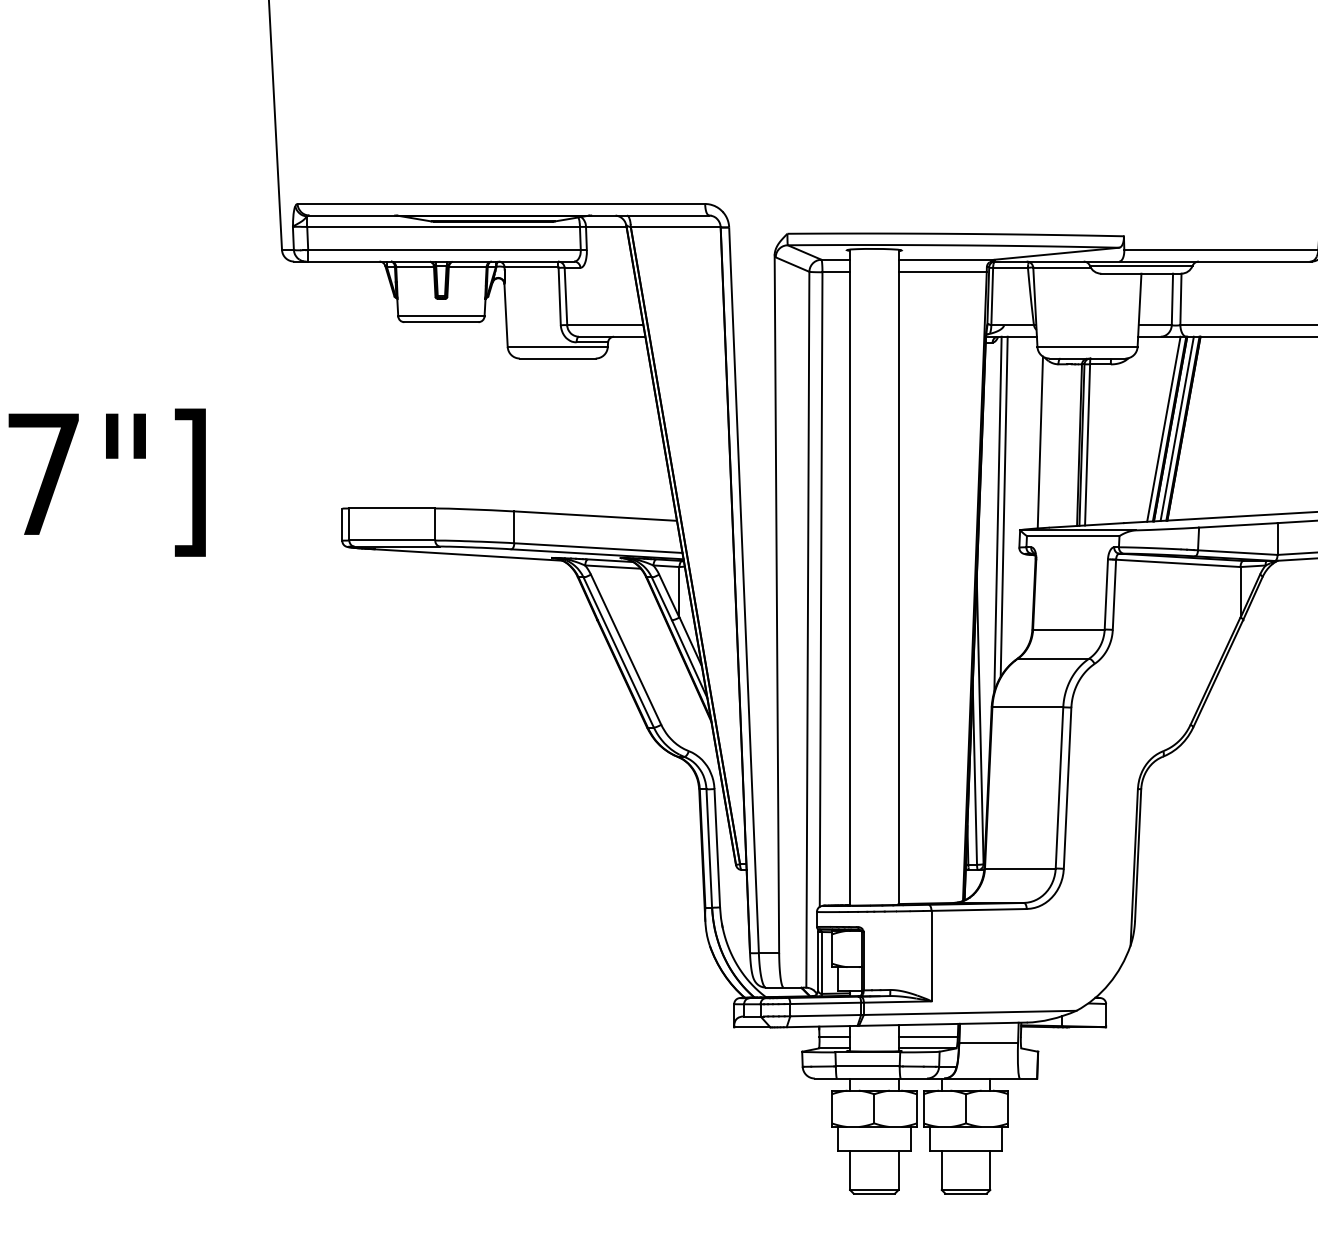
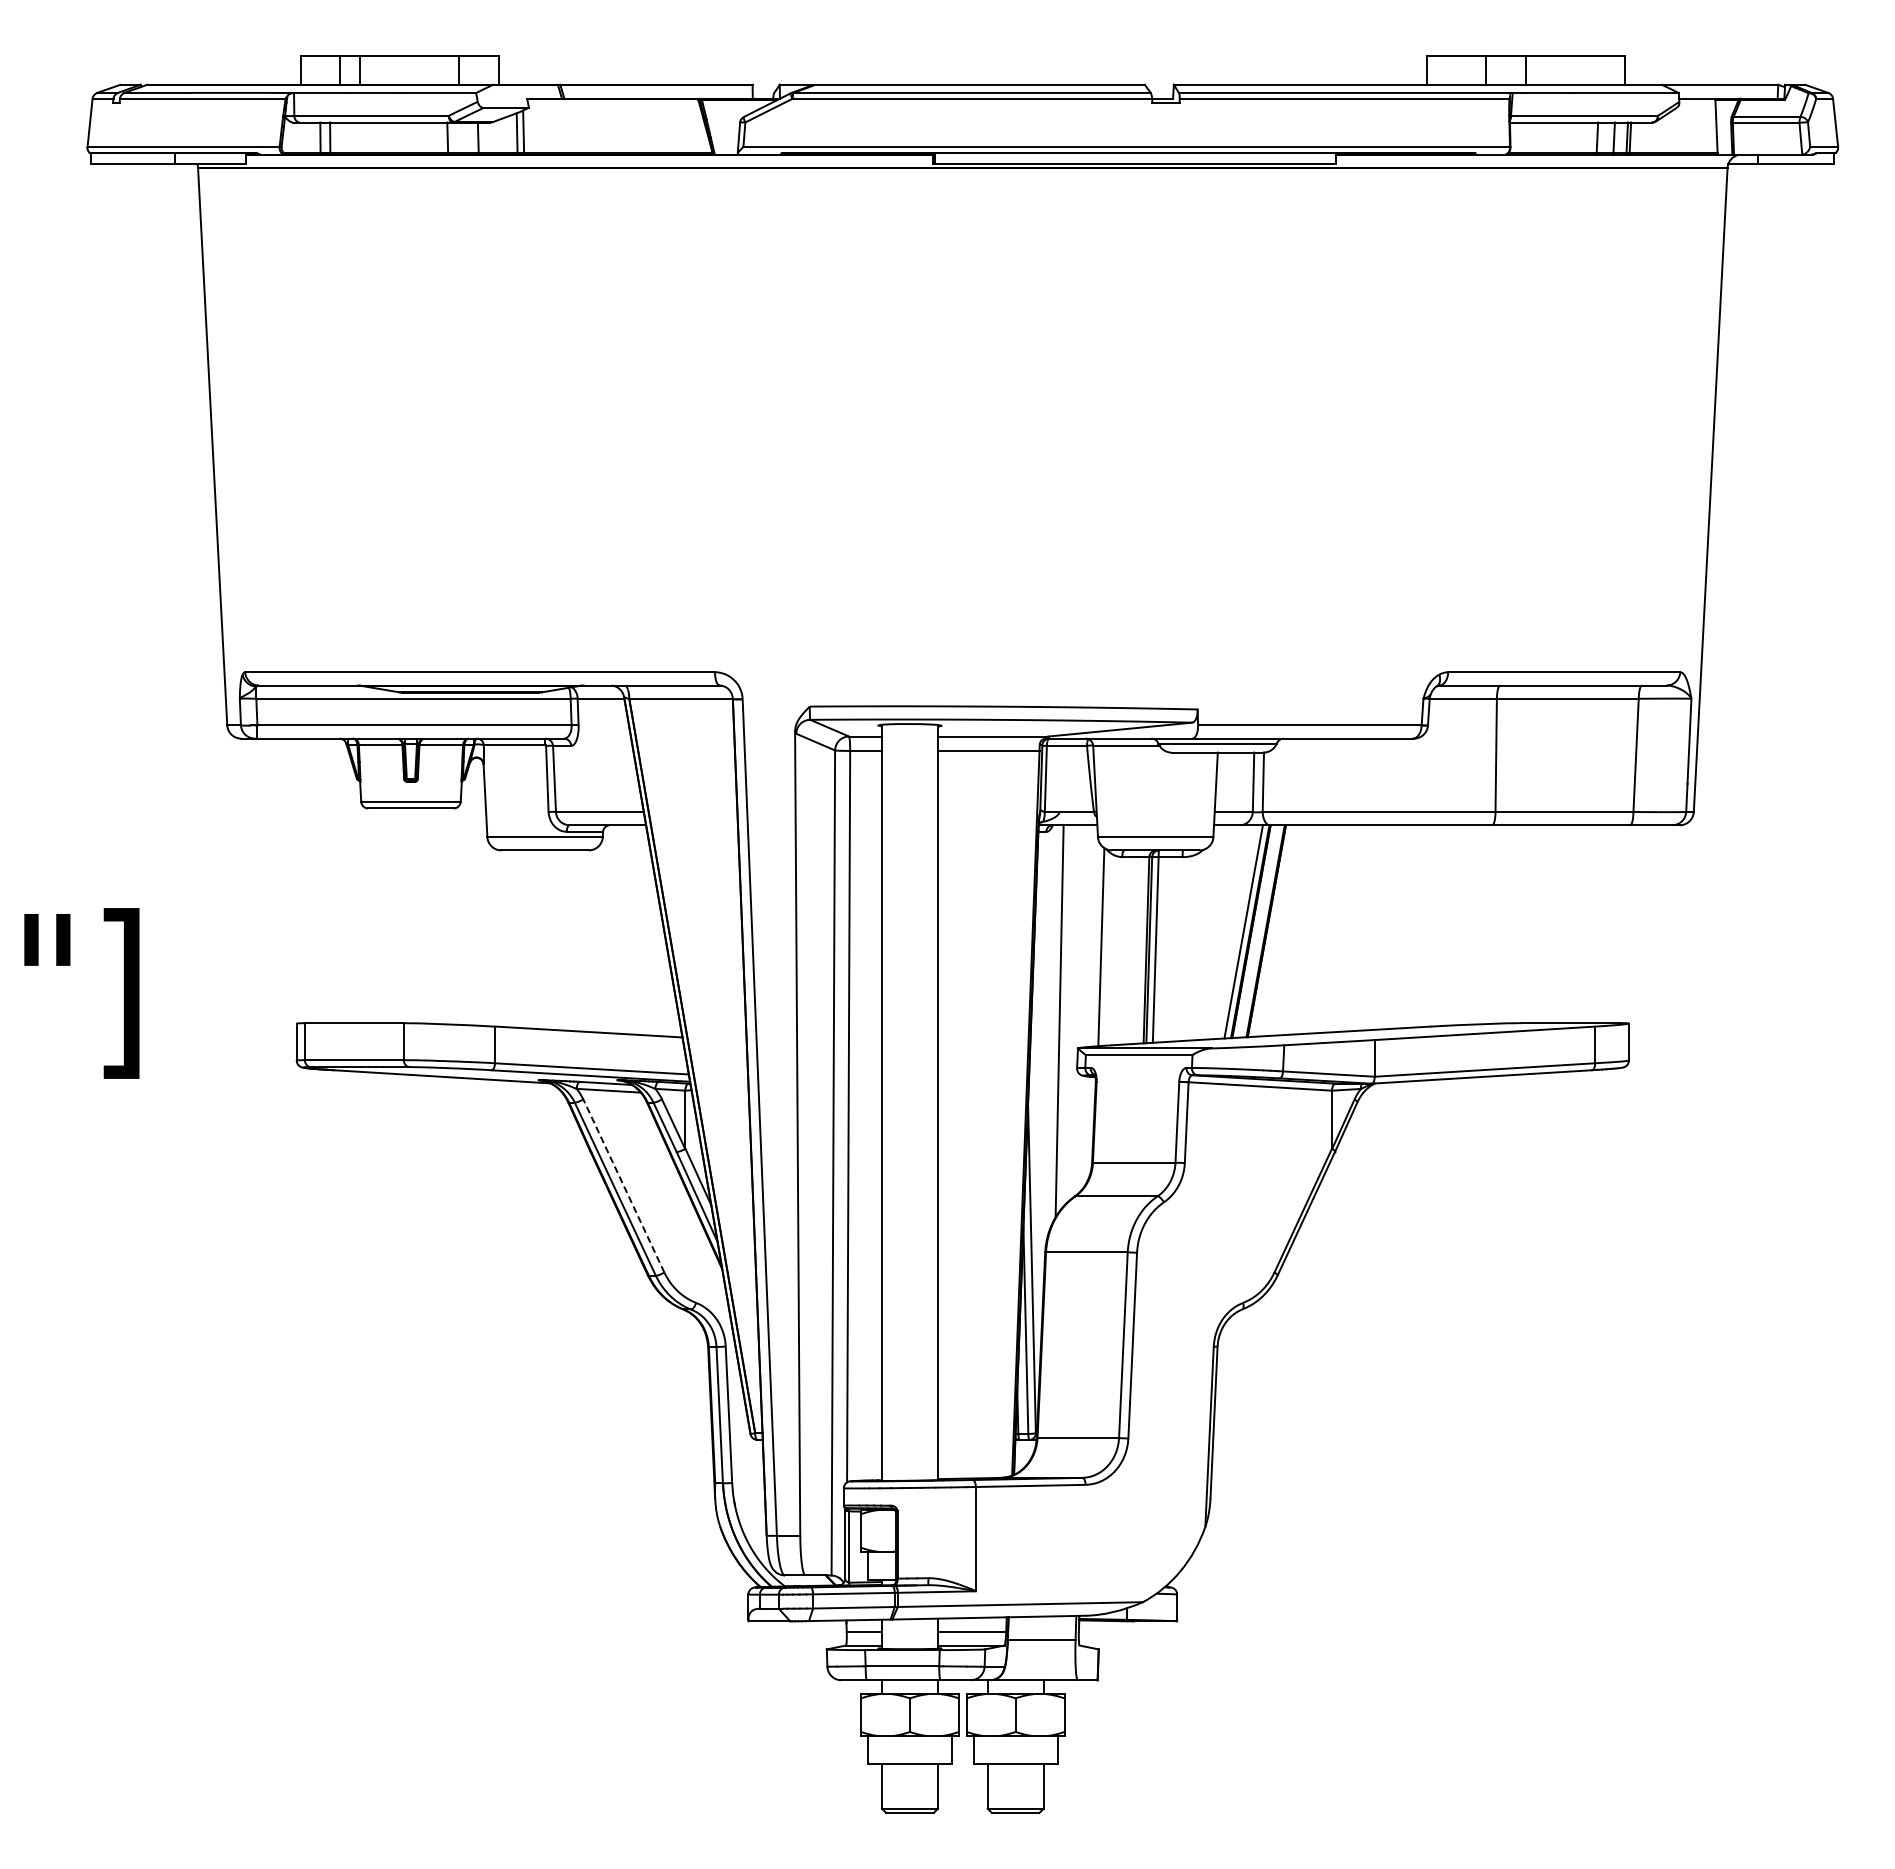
line: (1176, 428) -> (1258, 931), removed
line: (997, 513) -> (1052, 1029), removed
line: (625, 650) -> (623, 1186), solid -> dashed

